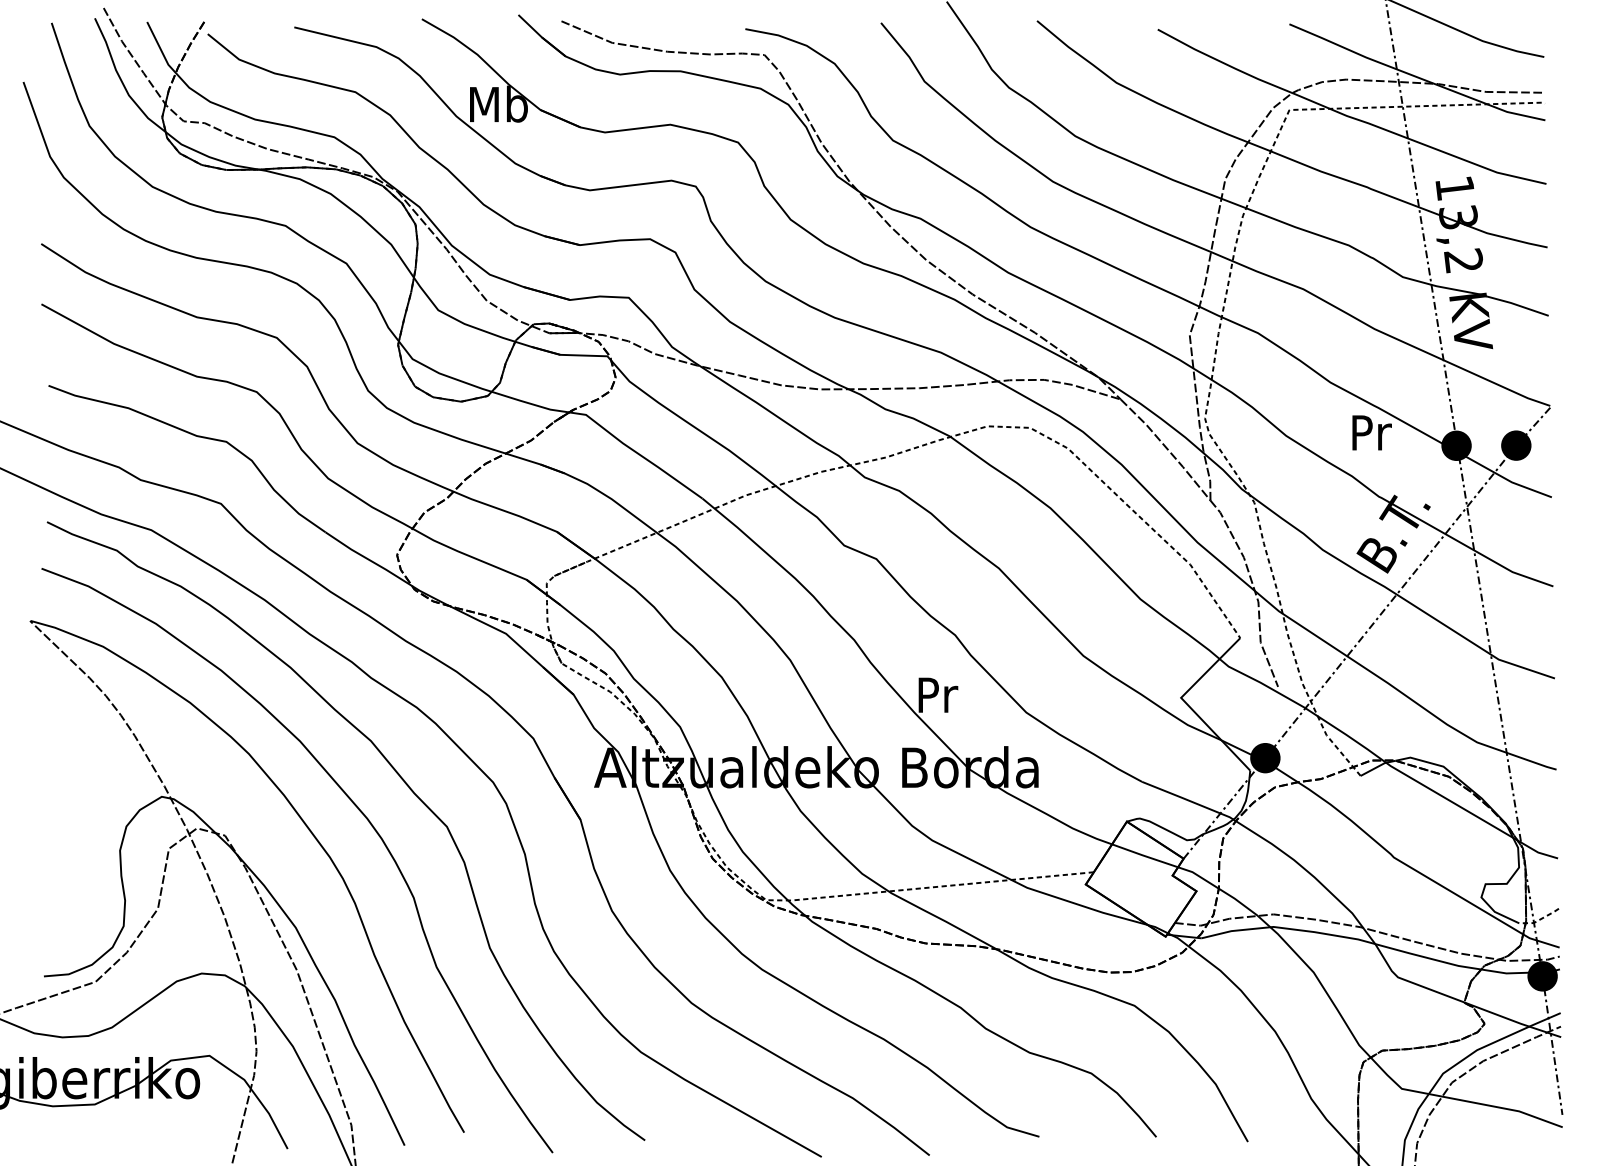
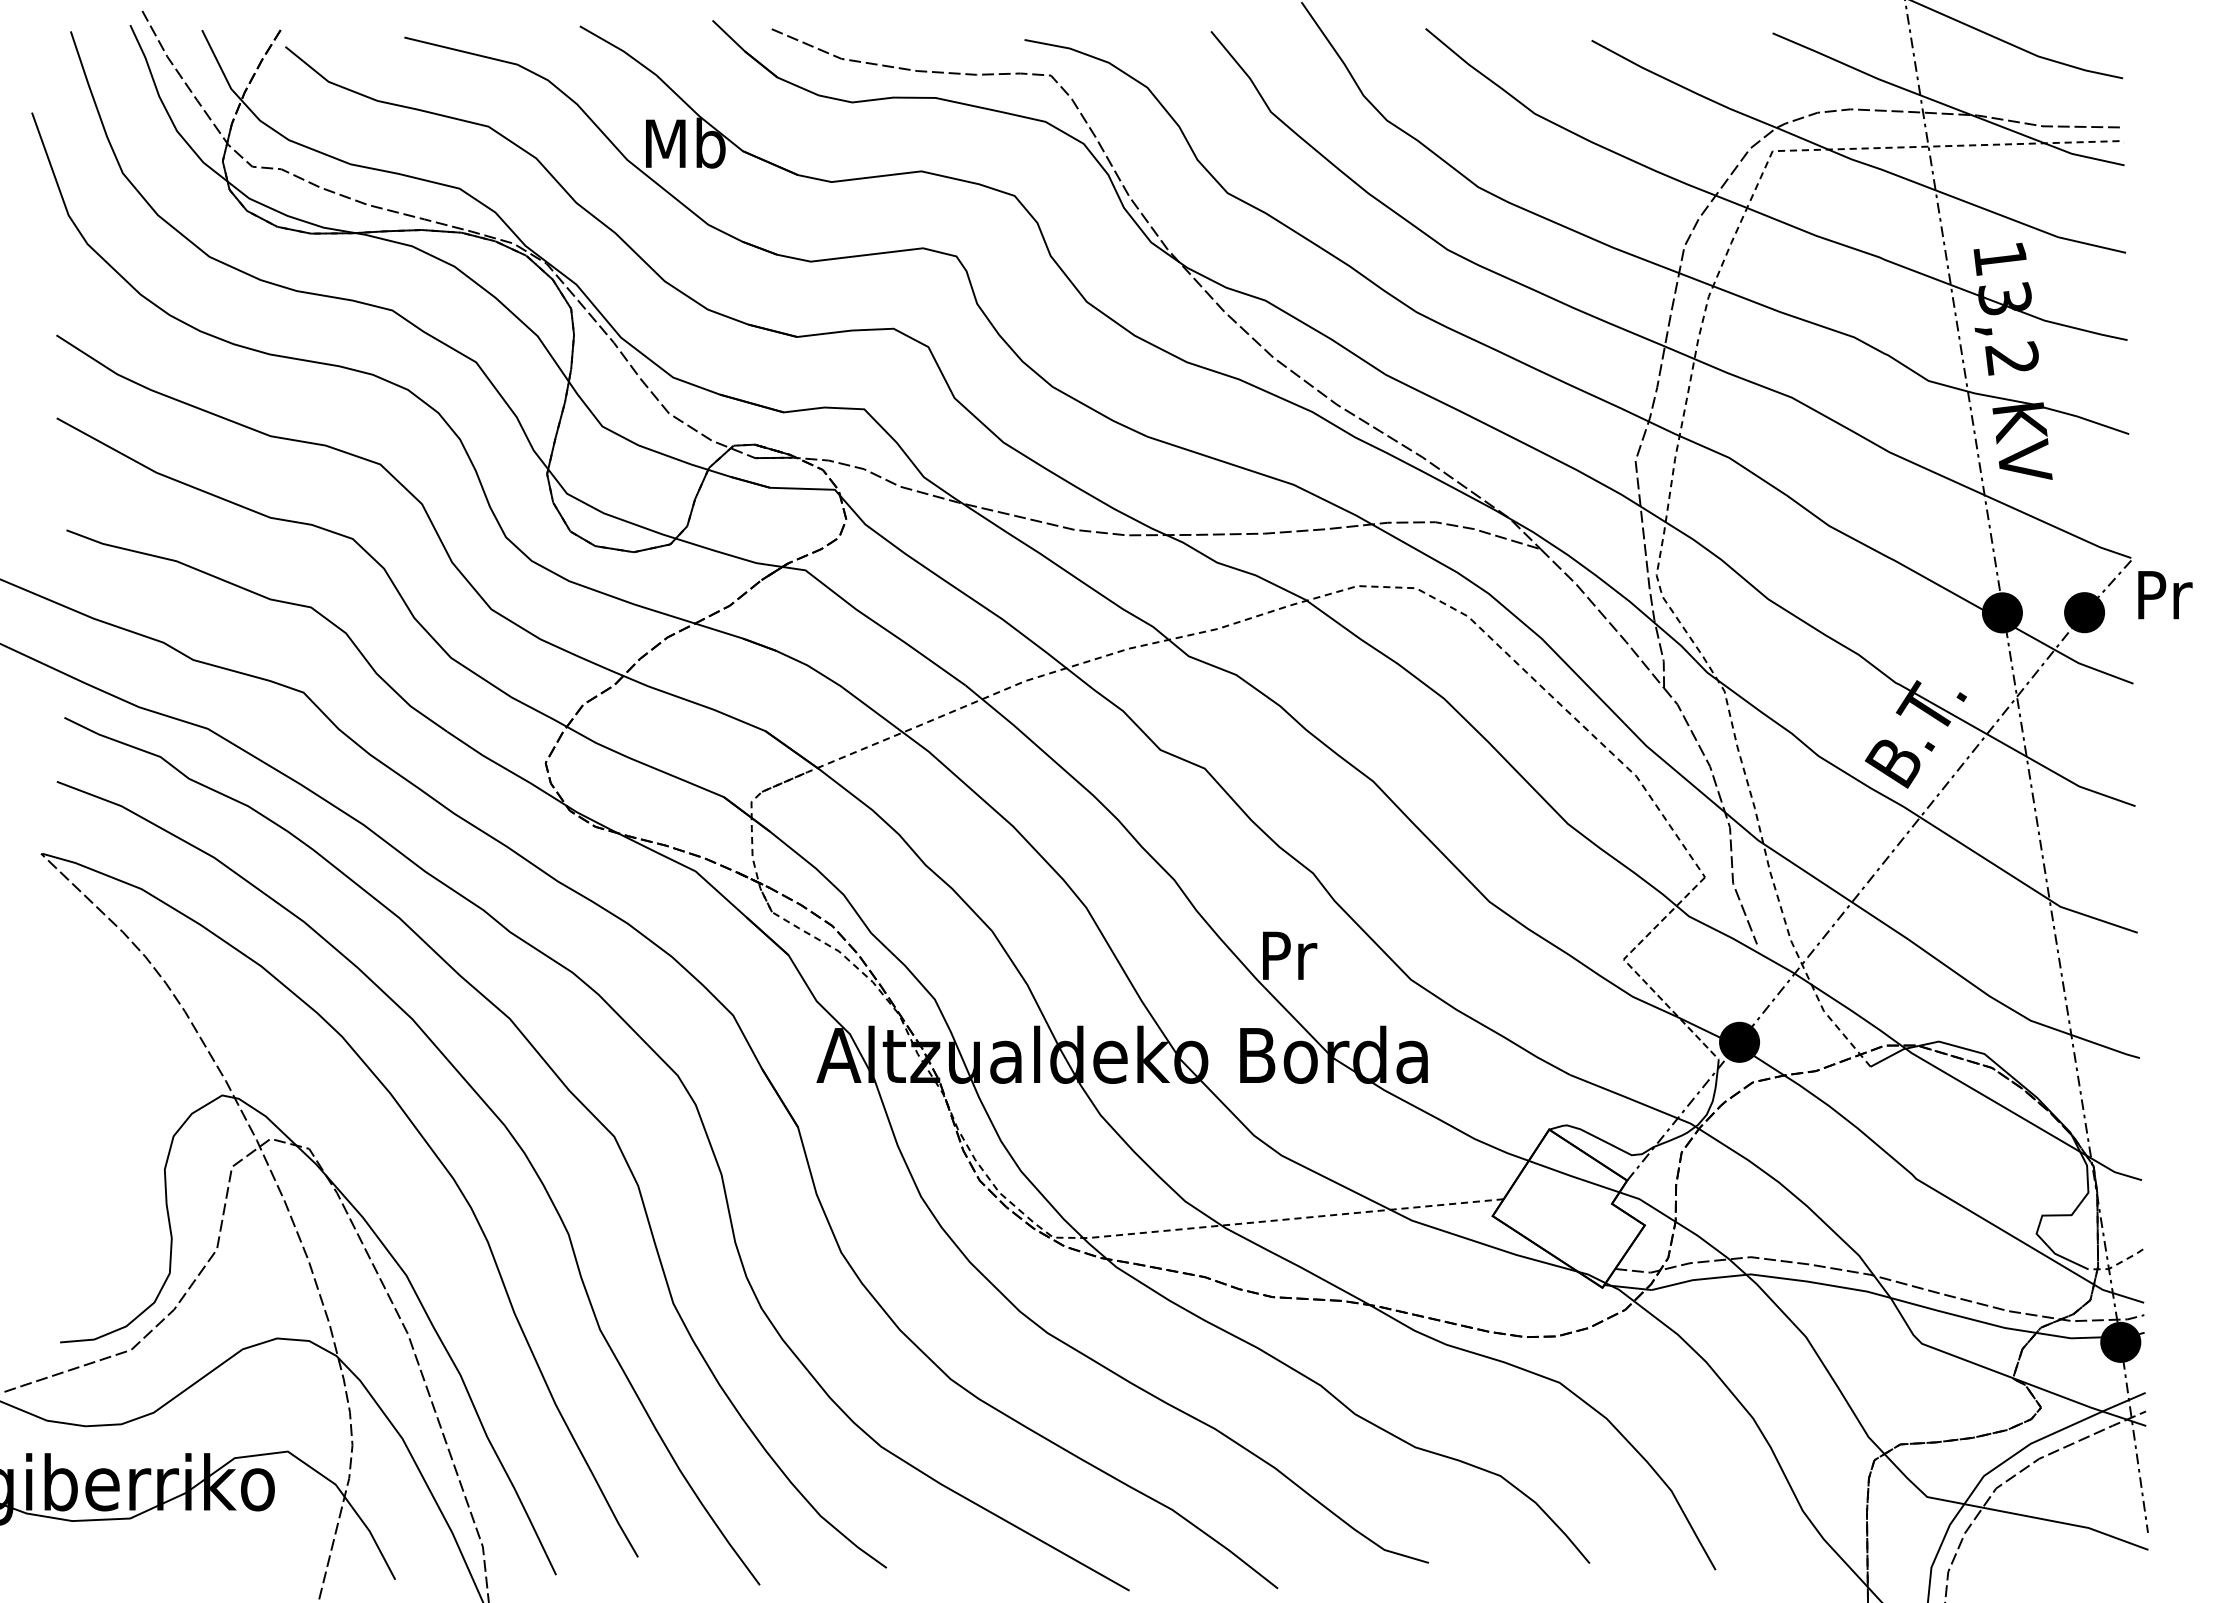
text: (1372, 433) -> (2165, 595), moved
line: (1186, 703) -> (1631, 967), solid -> dashed

